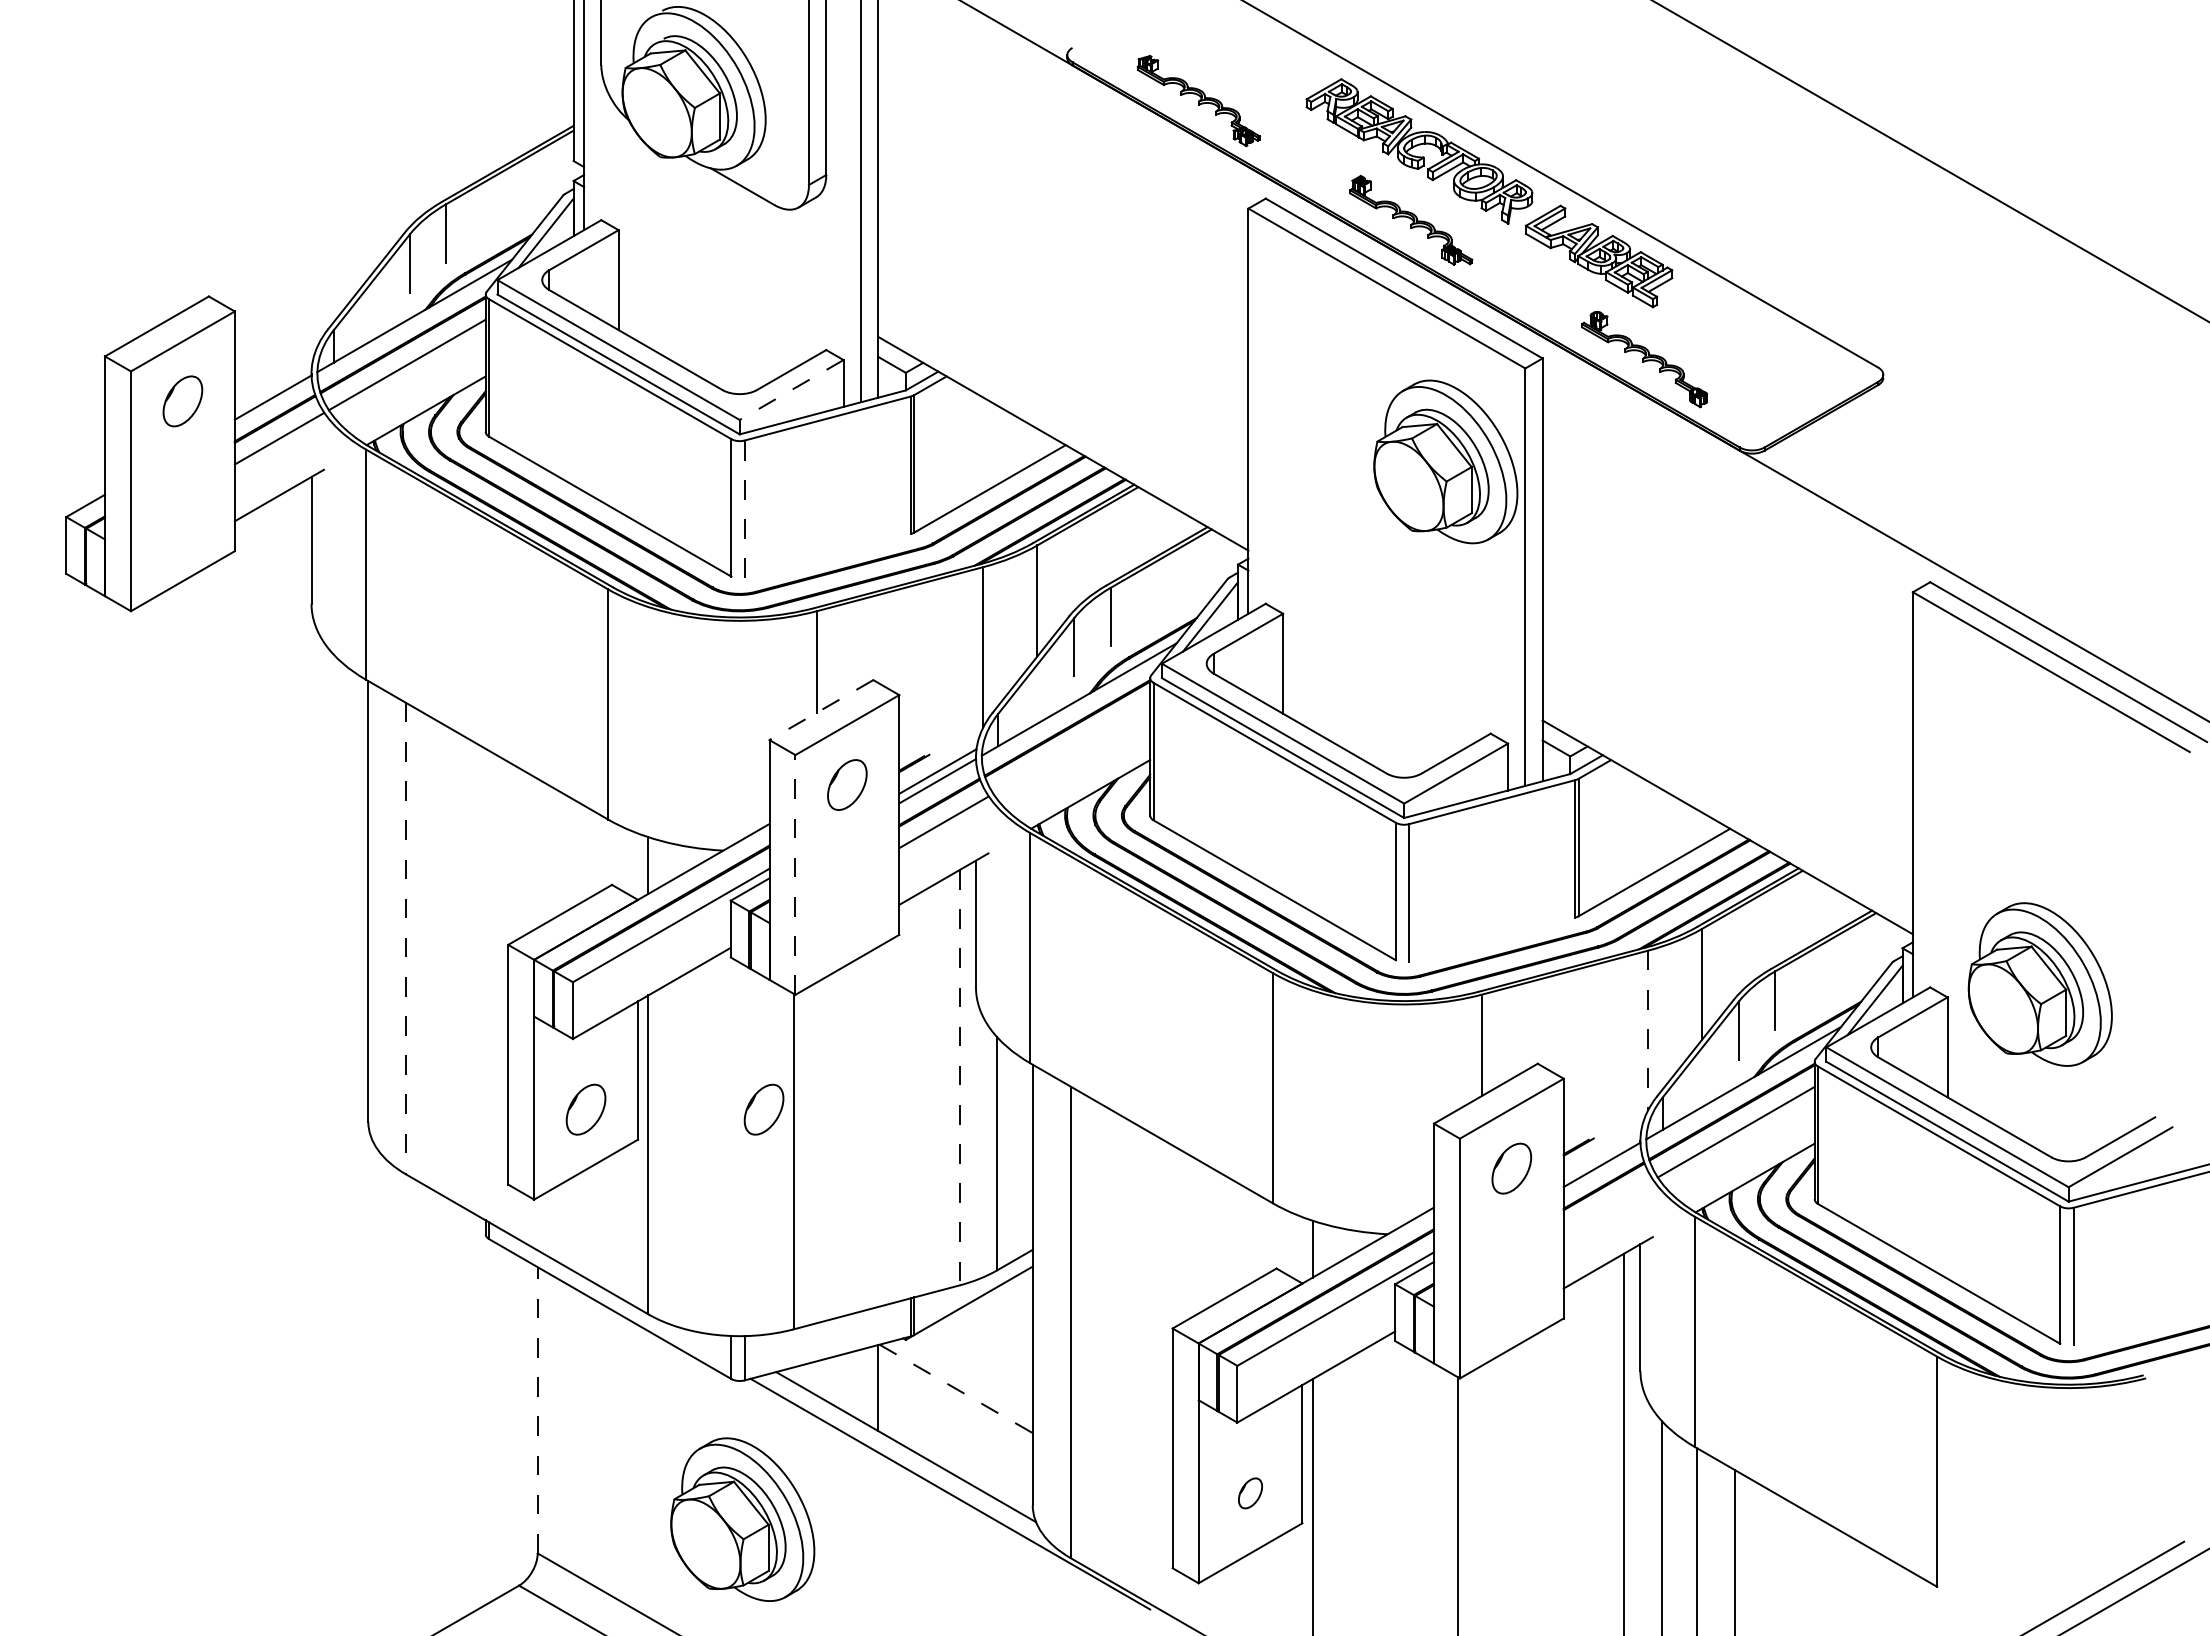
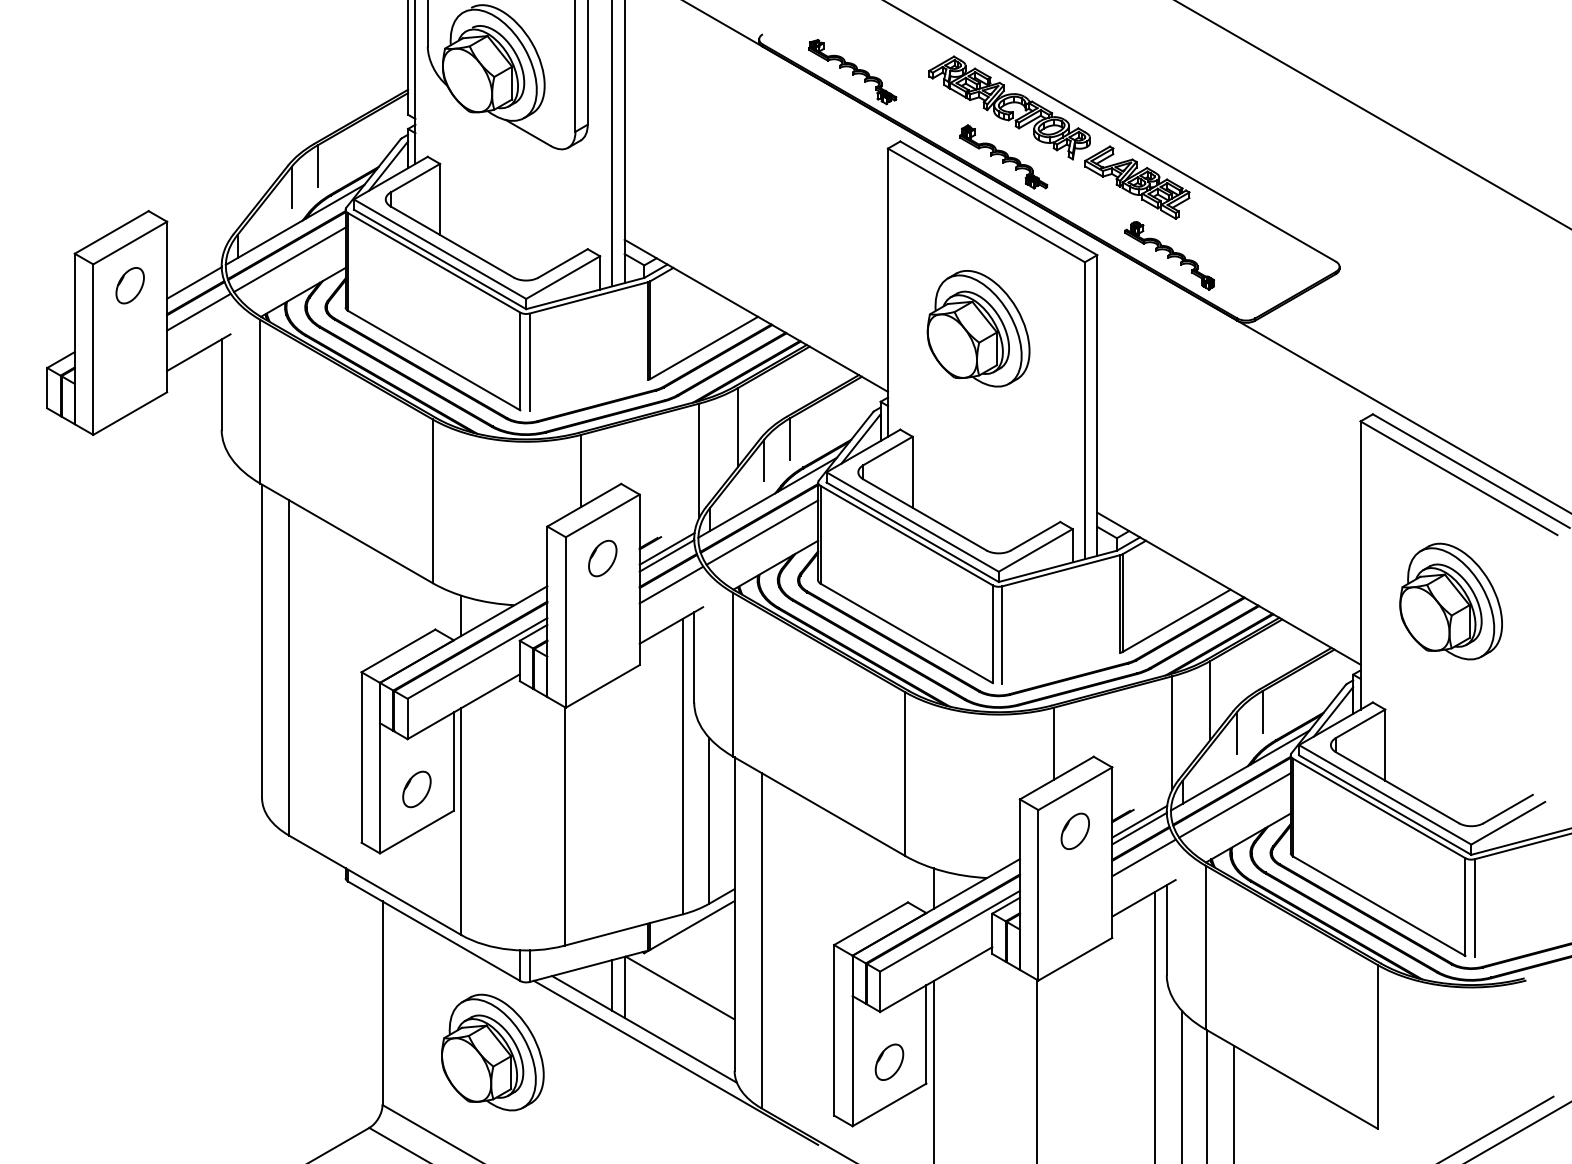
line: (791, 390) -> (563, 277), dashed -> solid
part: (1445, 461) -> (978, 328), moved
line: (744, 509) -> (529, 362), dashed -> solid
line: (821, 710) -> (584, 505), dashed -> solid
line: (1071, 748) -> (762, 532), added
line: (795, 874) -> (565, 622), dashed -> solid
line: (406, 938) -> (289, 667), dashed -> solid
part: (2039, 984) -> (1450, 601), moved
line: (1647, 1031) -> (1171, 733), dashed -> solid
line: (959, 1077) -> (682, 766), dashed -> solid
part: (763, 1109) -> (543, 789), removed
line: (1601, 1154) -> (1139, 821), added
line: (1607, 1205) -> (1143, 857), added
line: (860, 1385) -> (612, 985), added
line: (956, 1389) -> (680, 988), dashed -> solid
line: (537, 1409) -> (382, 1002), dashed -> solid
part: (1250, 1493) -> (889, 1062), size x1.67
part: (742, 1519) -> (492, 1052), moved

